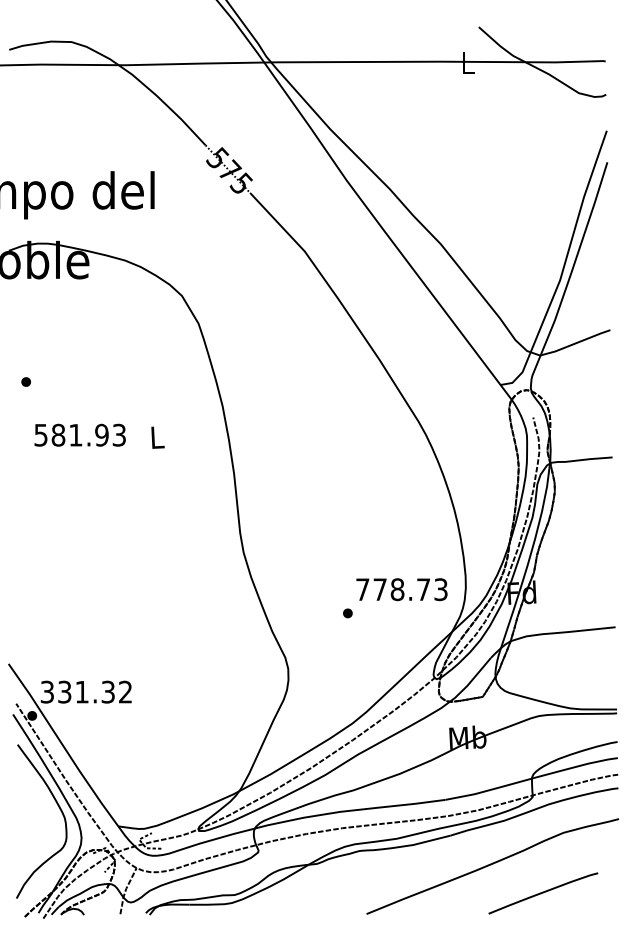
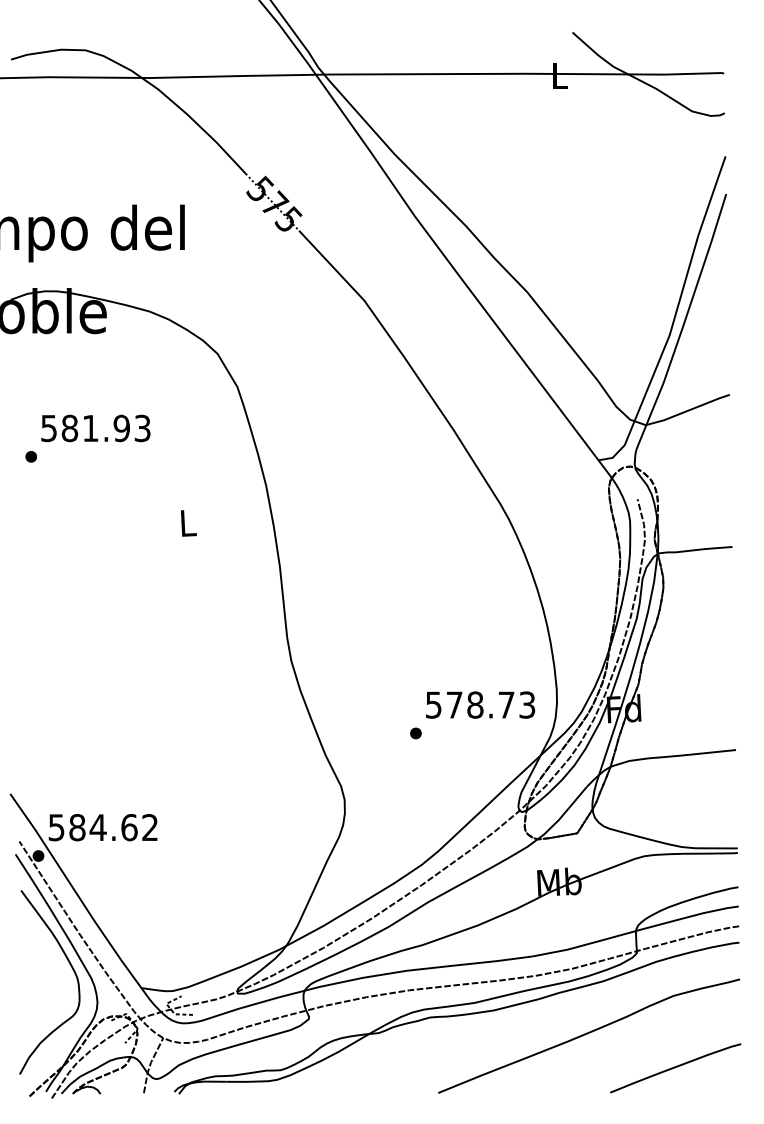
text: (79, 435) -> (95, 428), moved
text: (362, 589) -> (433, 704), 778.73 -> 578.73
text: (78, 692) -> (93, 827), 331.32 -> 584.62
curve: (543, 893) -> (675, 1068), moved

